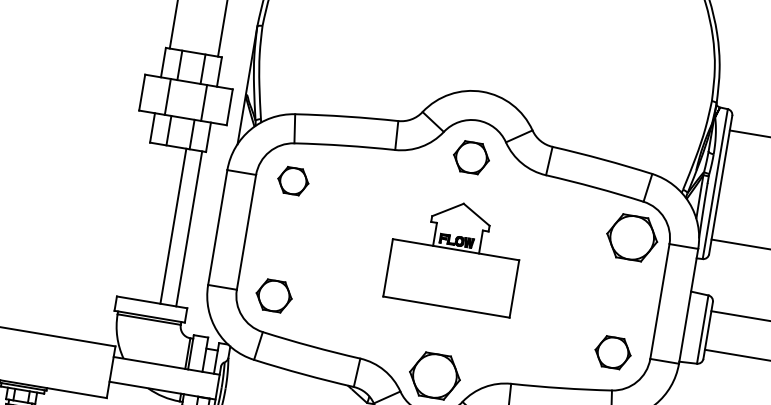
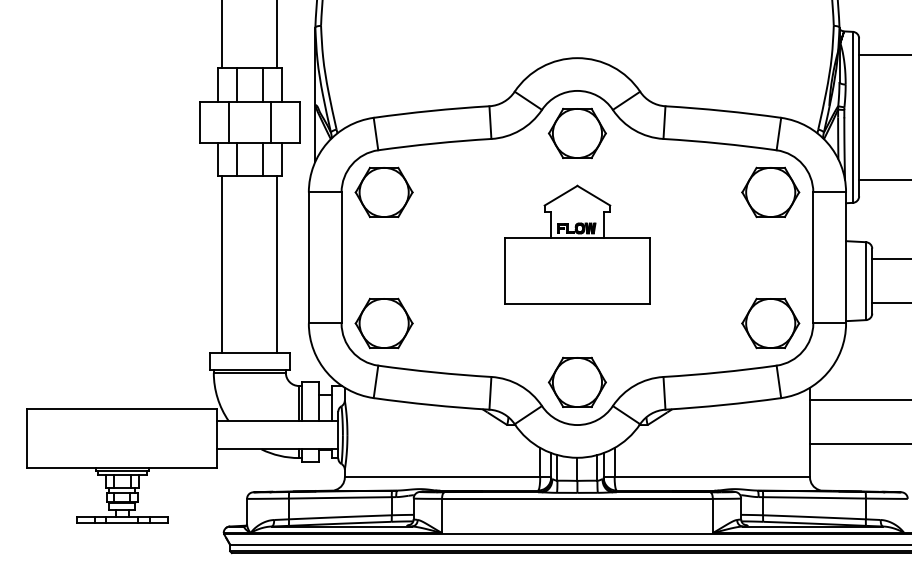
part: (471, 156) -> (577, 132), size x1.43
part: (292, 181) -> (383, 192), size x1.67
line: (173, 226) -> (222, 264), moved
part: (273, 295) -> (383, 323), size x1.43
part: (612, 352) -> (770, 323), size x1.43

